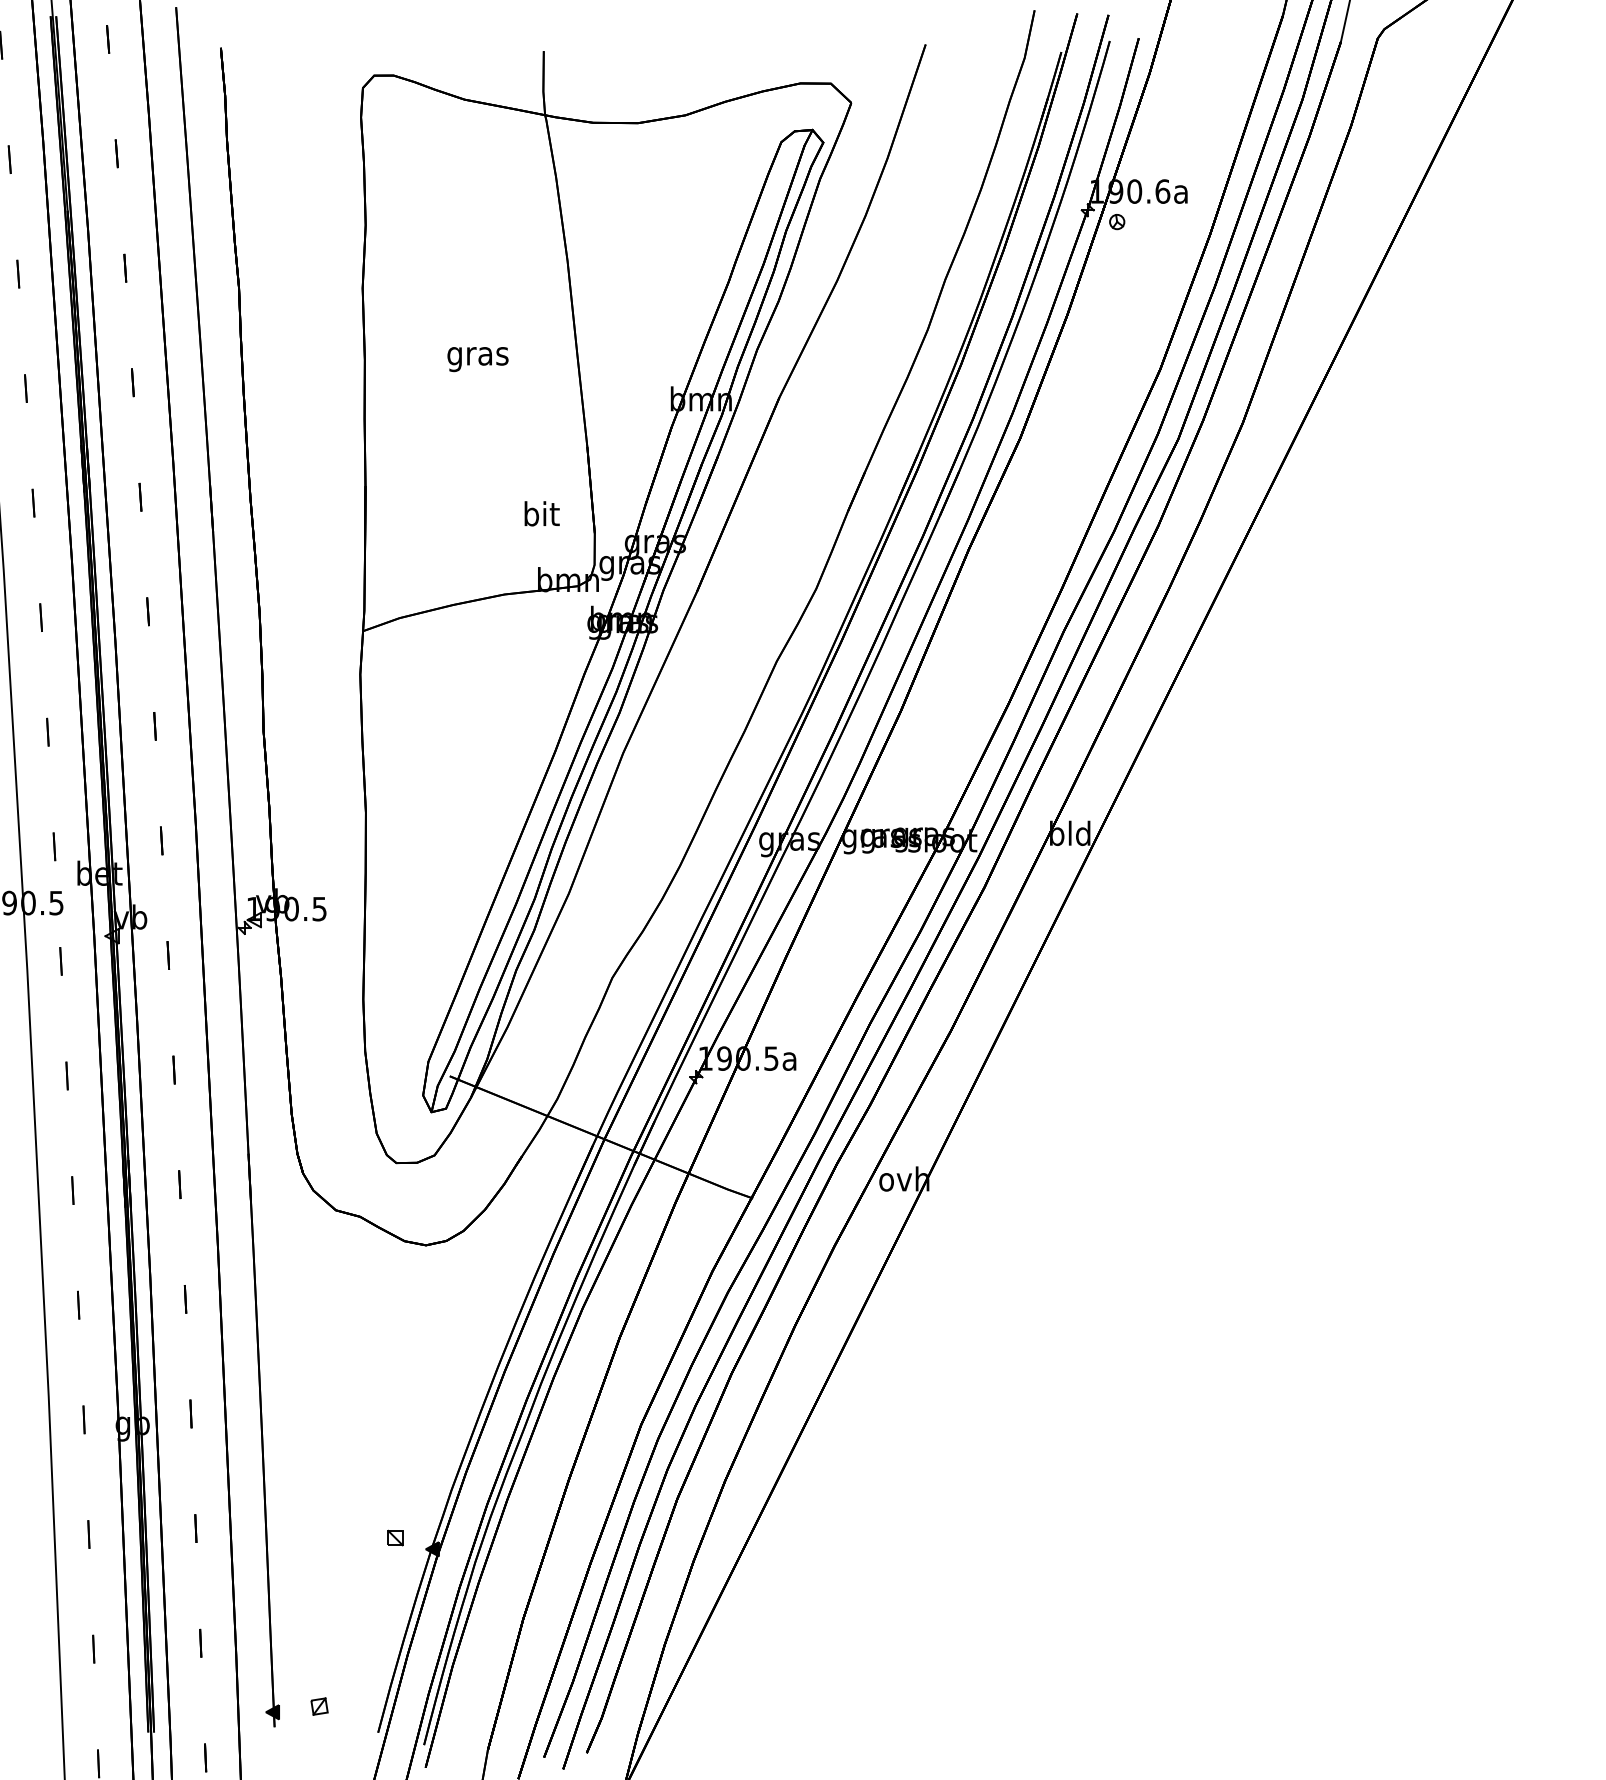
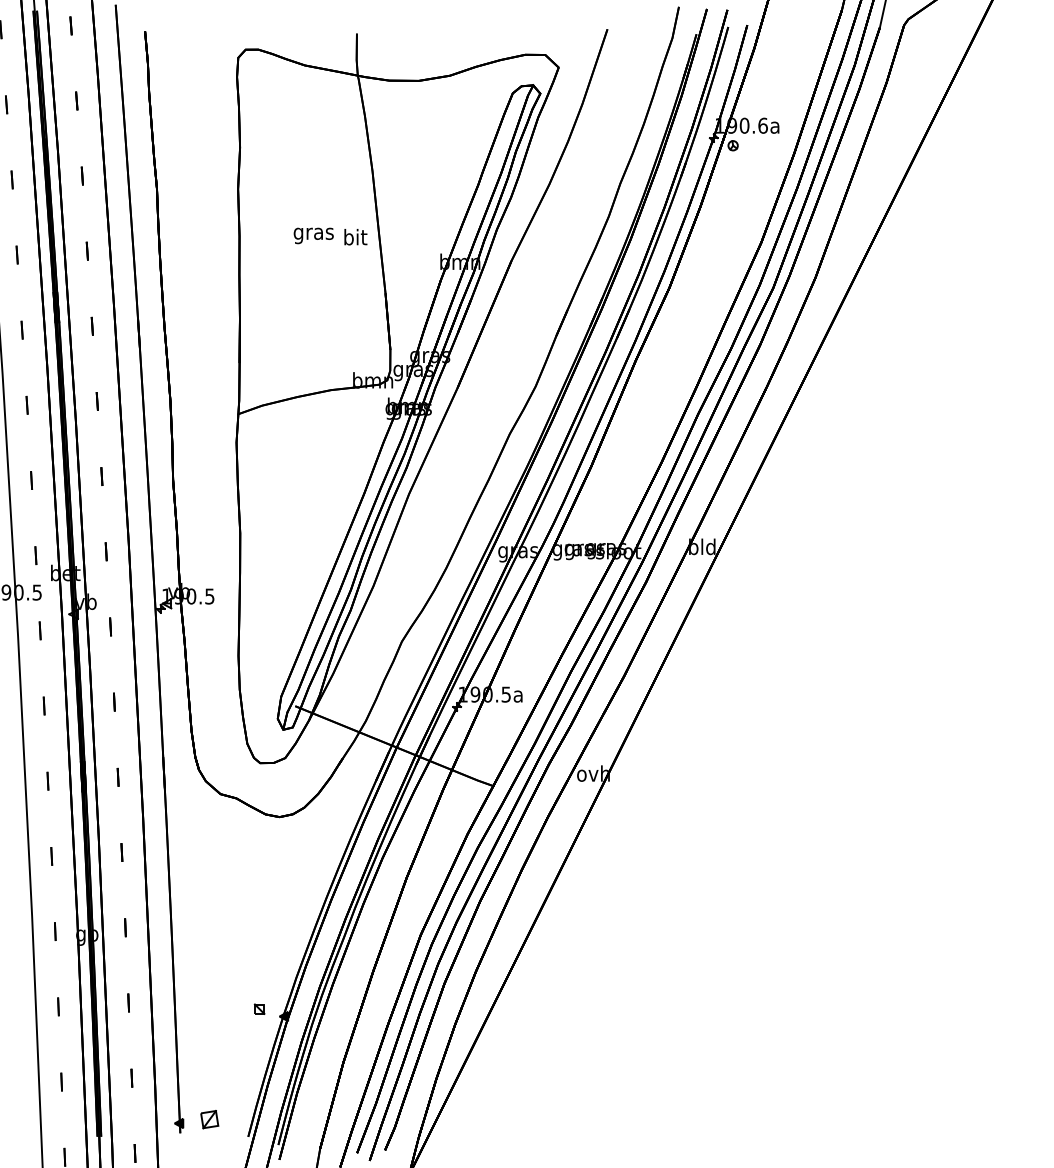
text: (541, 514) -> (355, 237), moved
part: (319, 1706) -> (209, 1119), size x1.6

